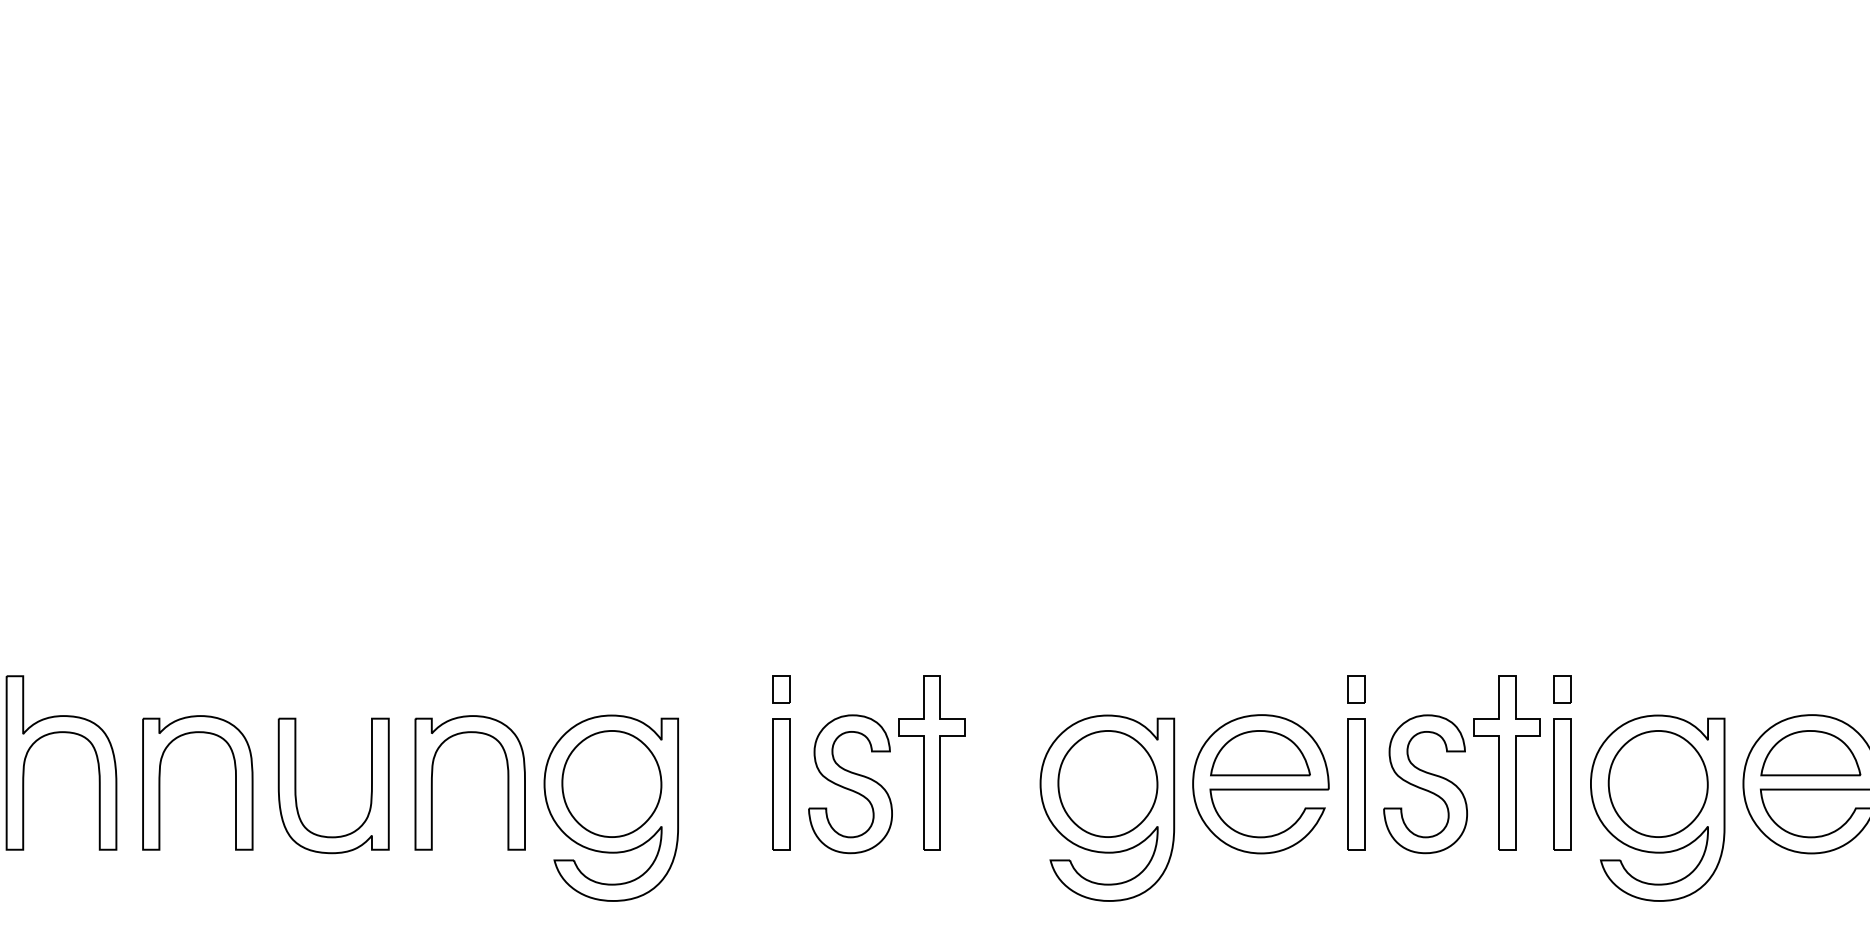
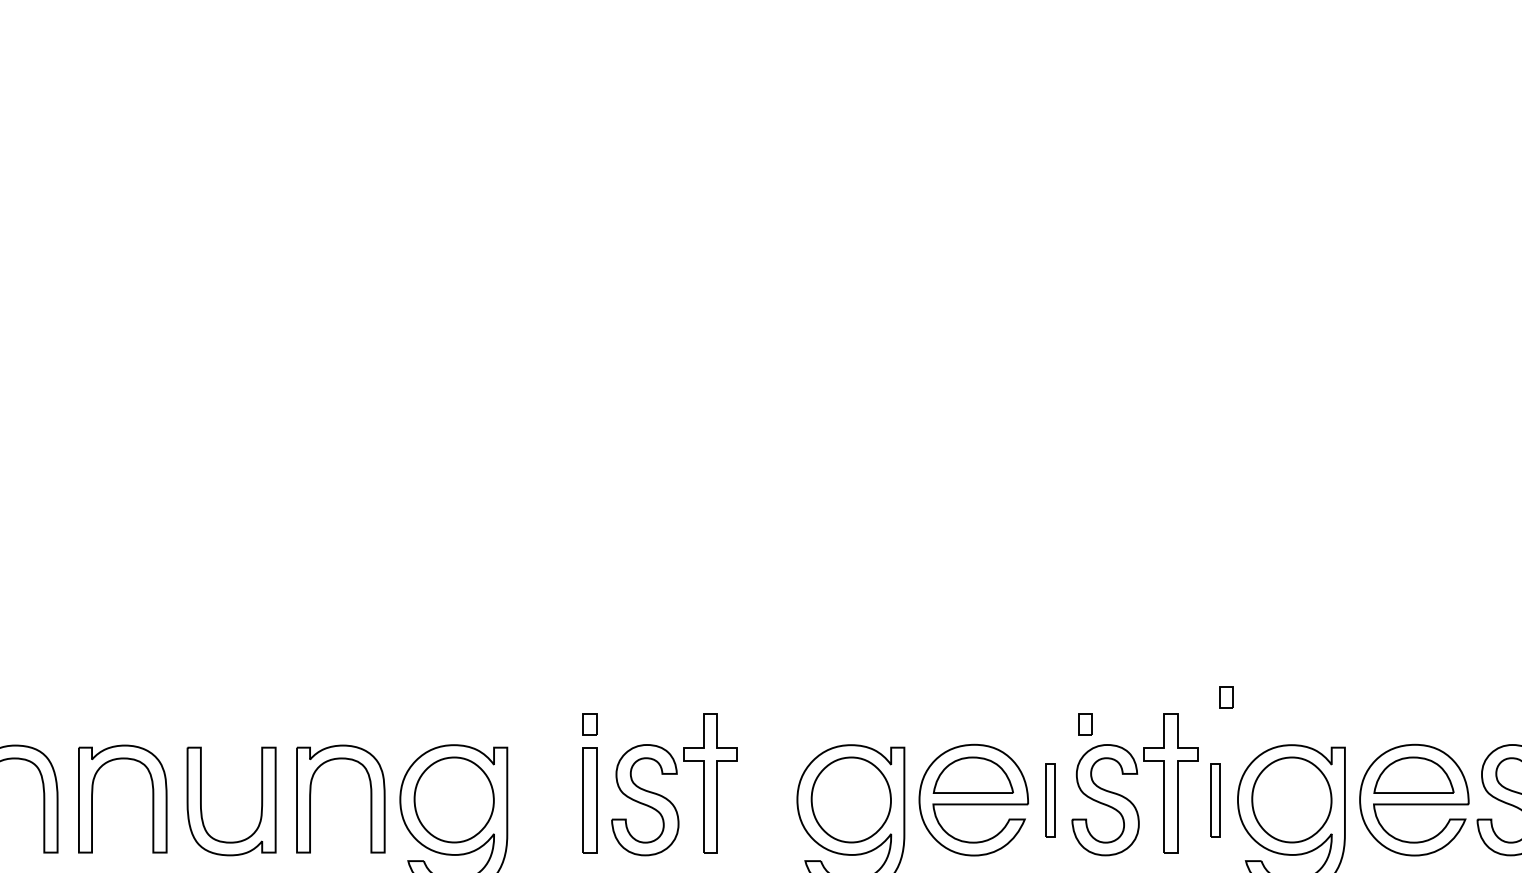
part: (1356, 689) -> (1085, 724), moved
part: (1562, 689) -> (1226, 697), moved
part: (1356, 784) -> (1050, 800), size x0.7
part: (1562, 784) -> (1215, 800), size x0.7

